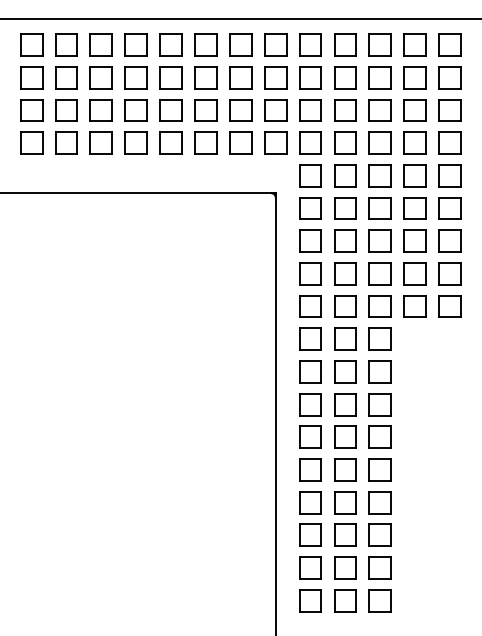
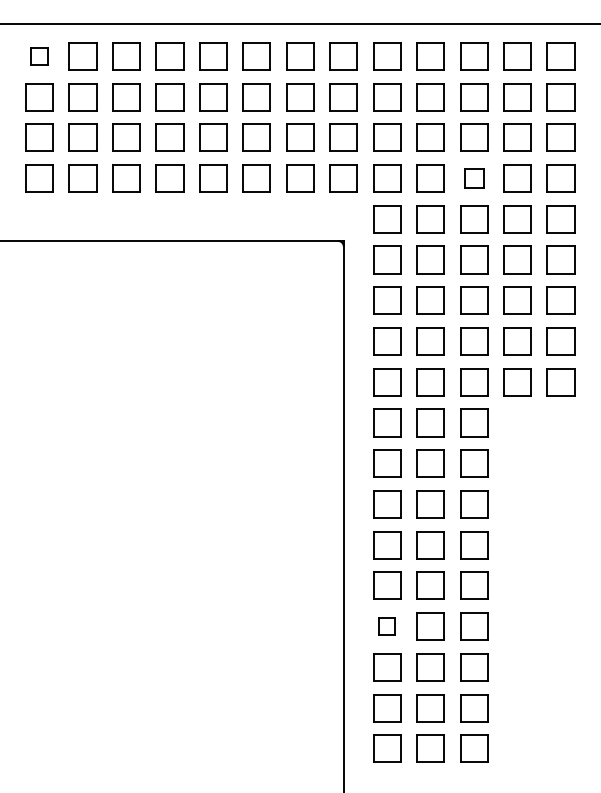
part: (31, 45) -> (39, 56), size x0.6
part: (380, 143) -> (474, 178), size x0.7
part: (310, 502) -> (387, 626), size x0.6

